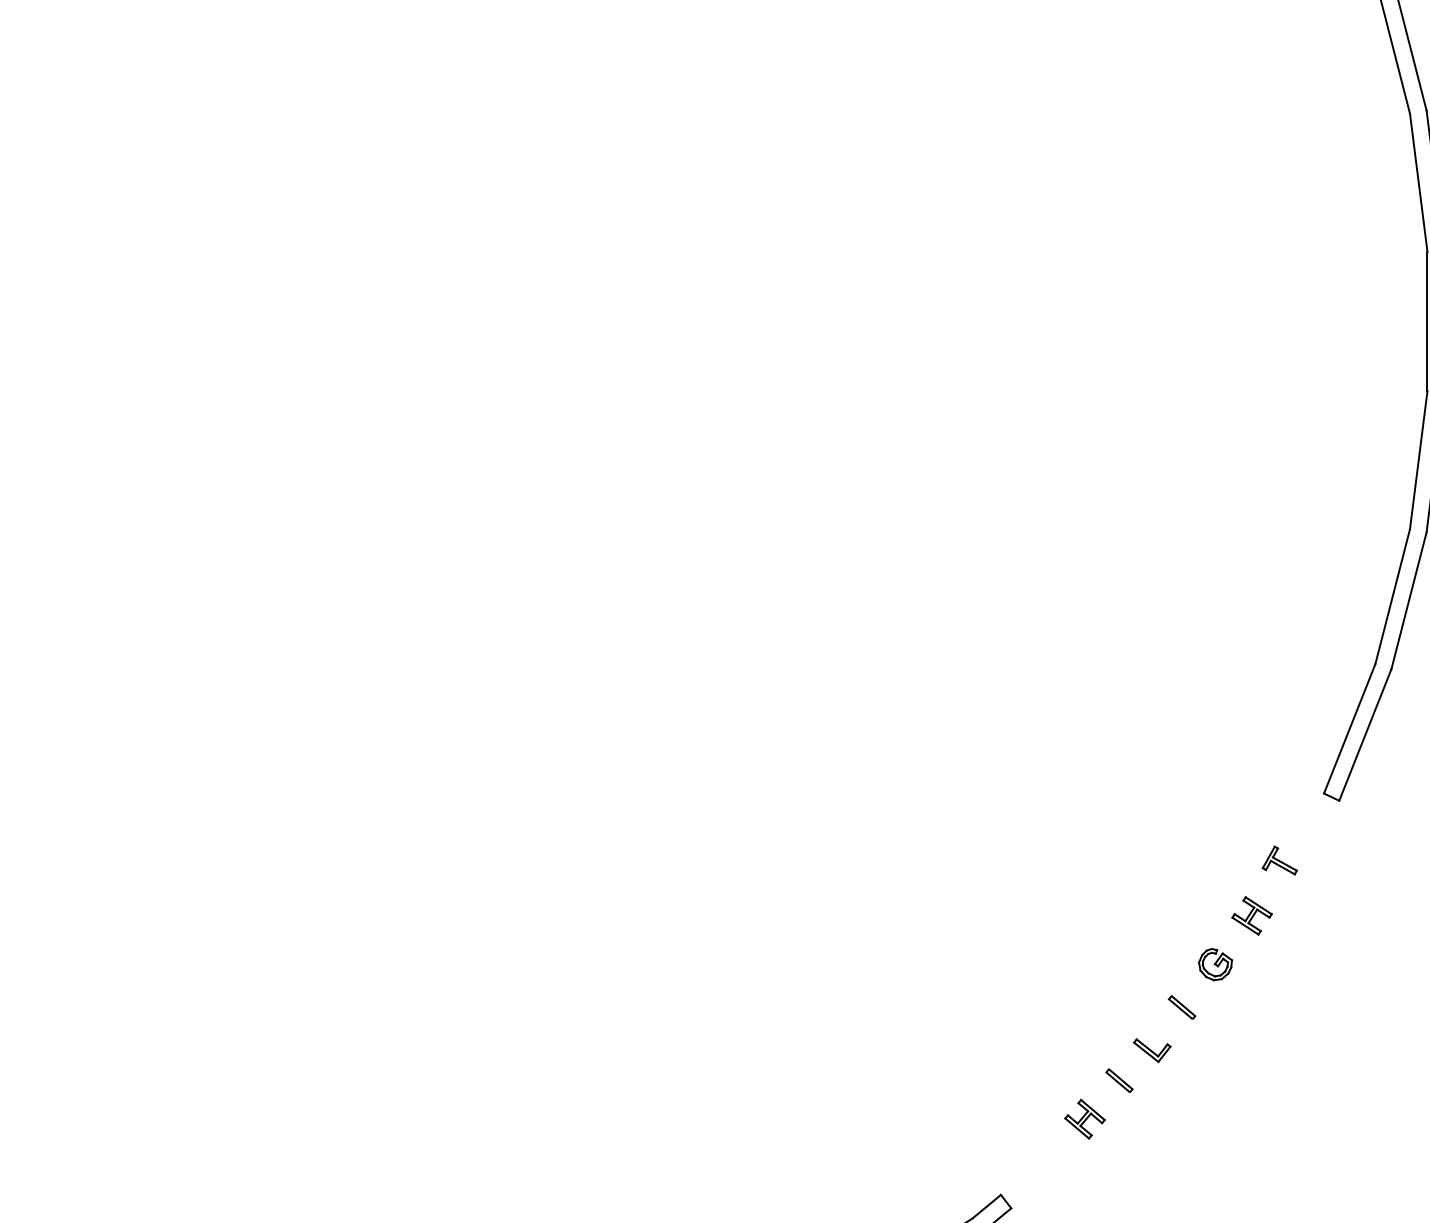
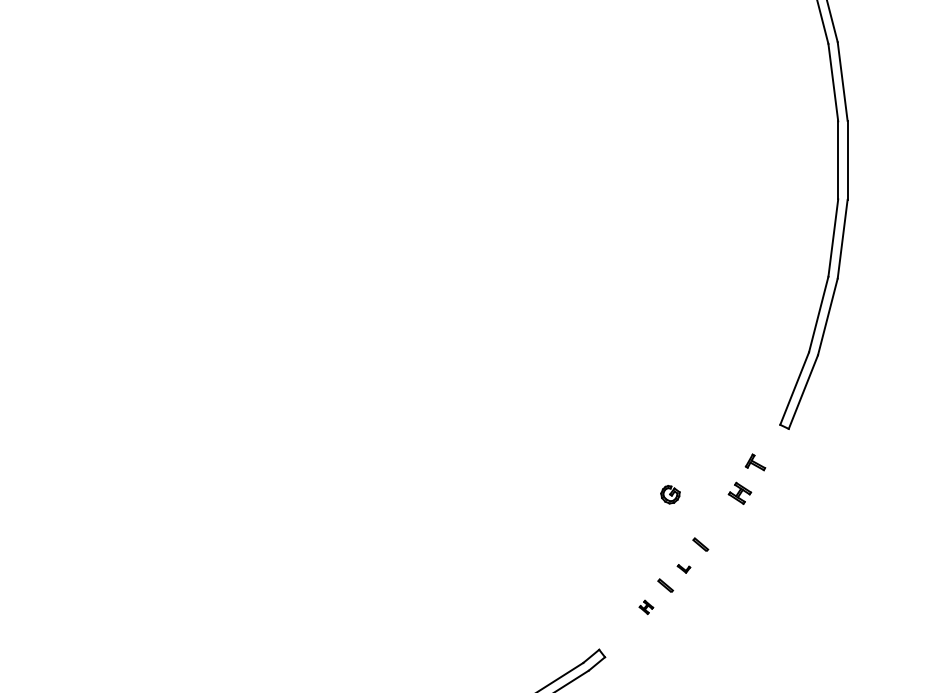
part: (1215, 964) -> (670, 494), moved
part: (1151, 1049) -> (683, 568), size x0.6
part: (1085, 1119) -> (646, 607), size x0.6

